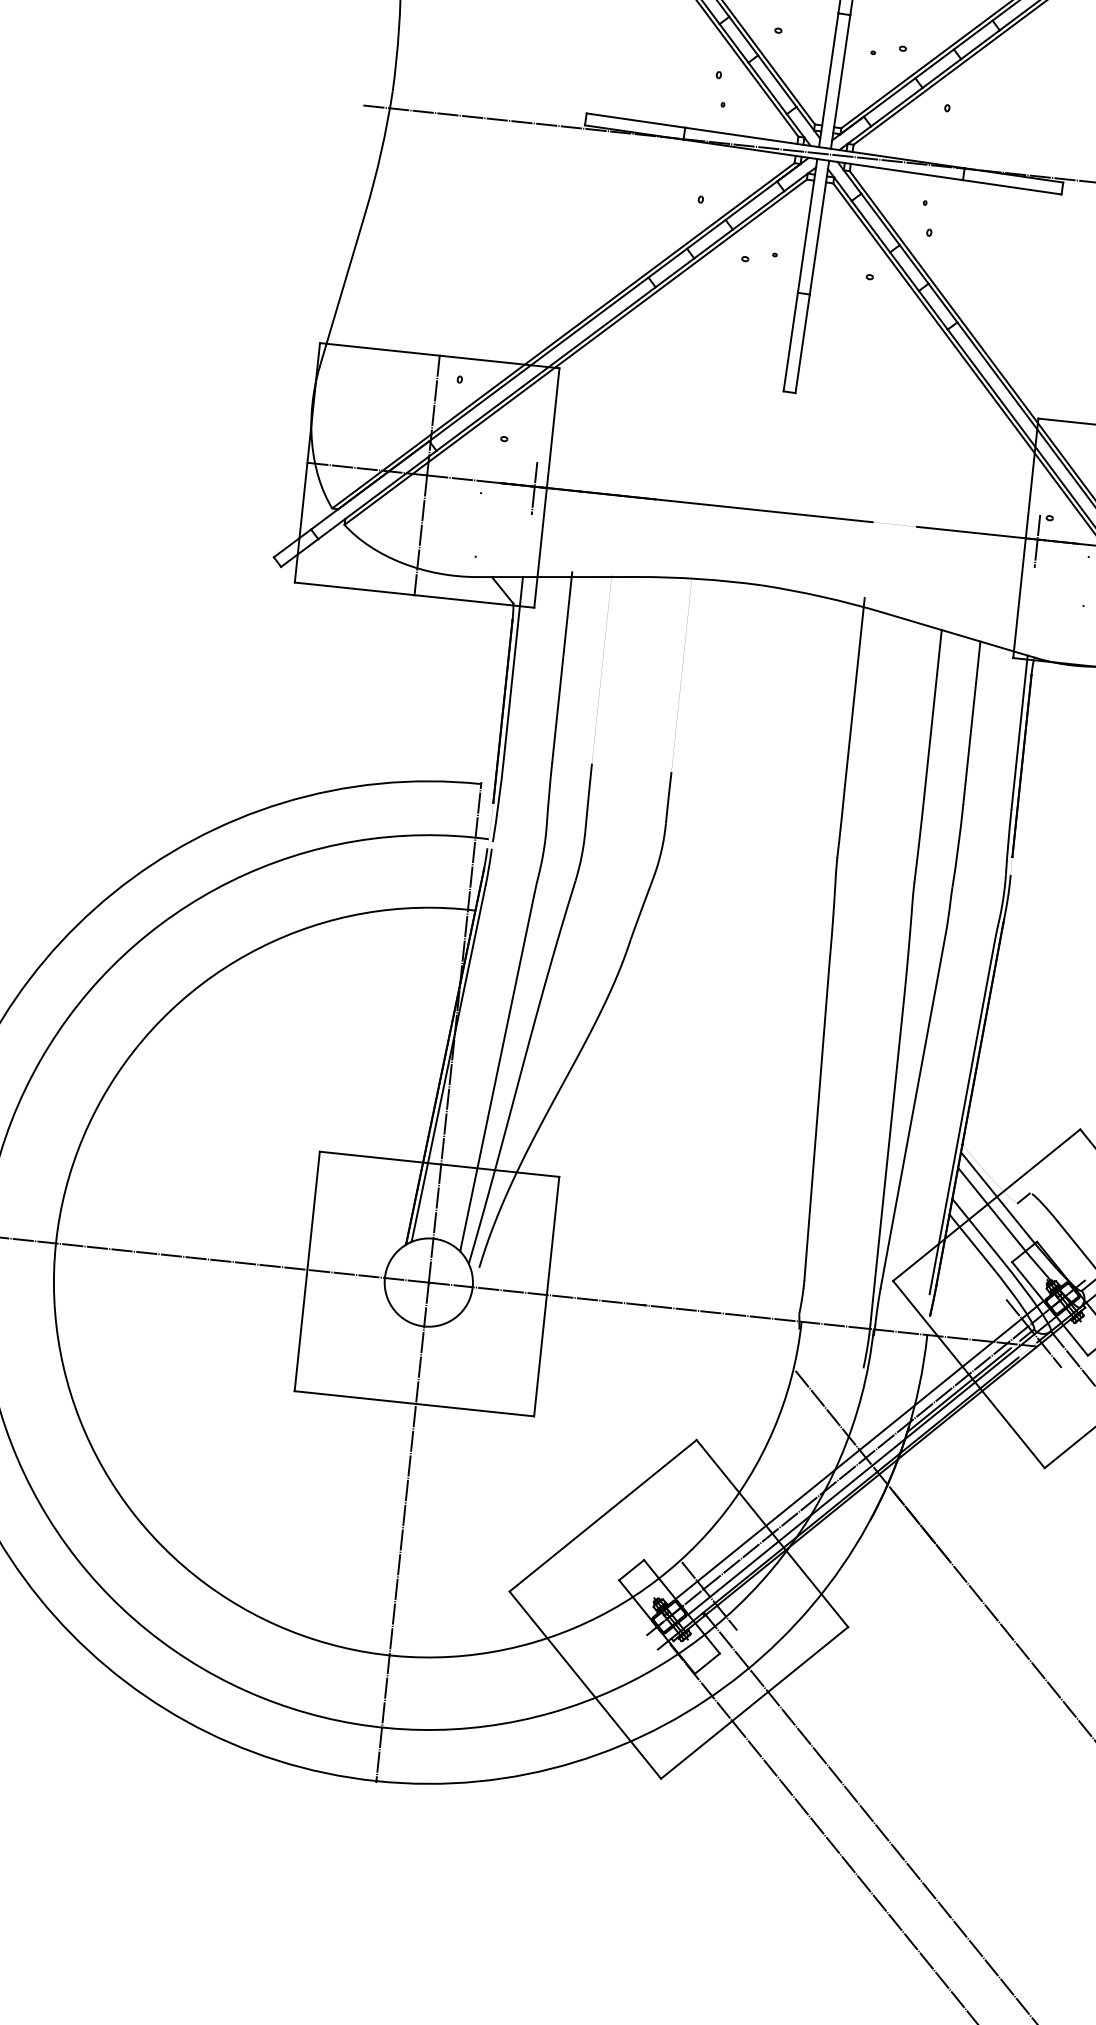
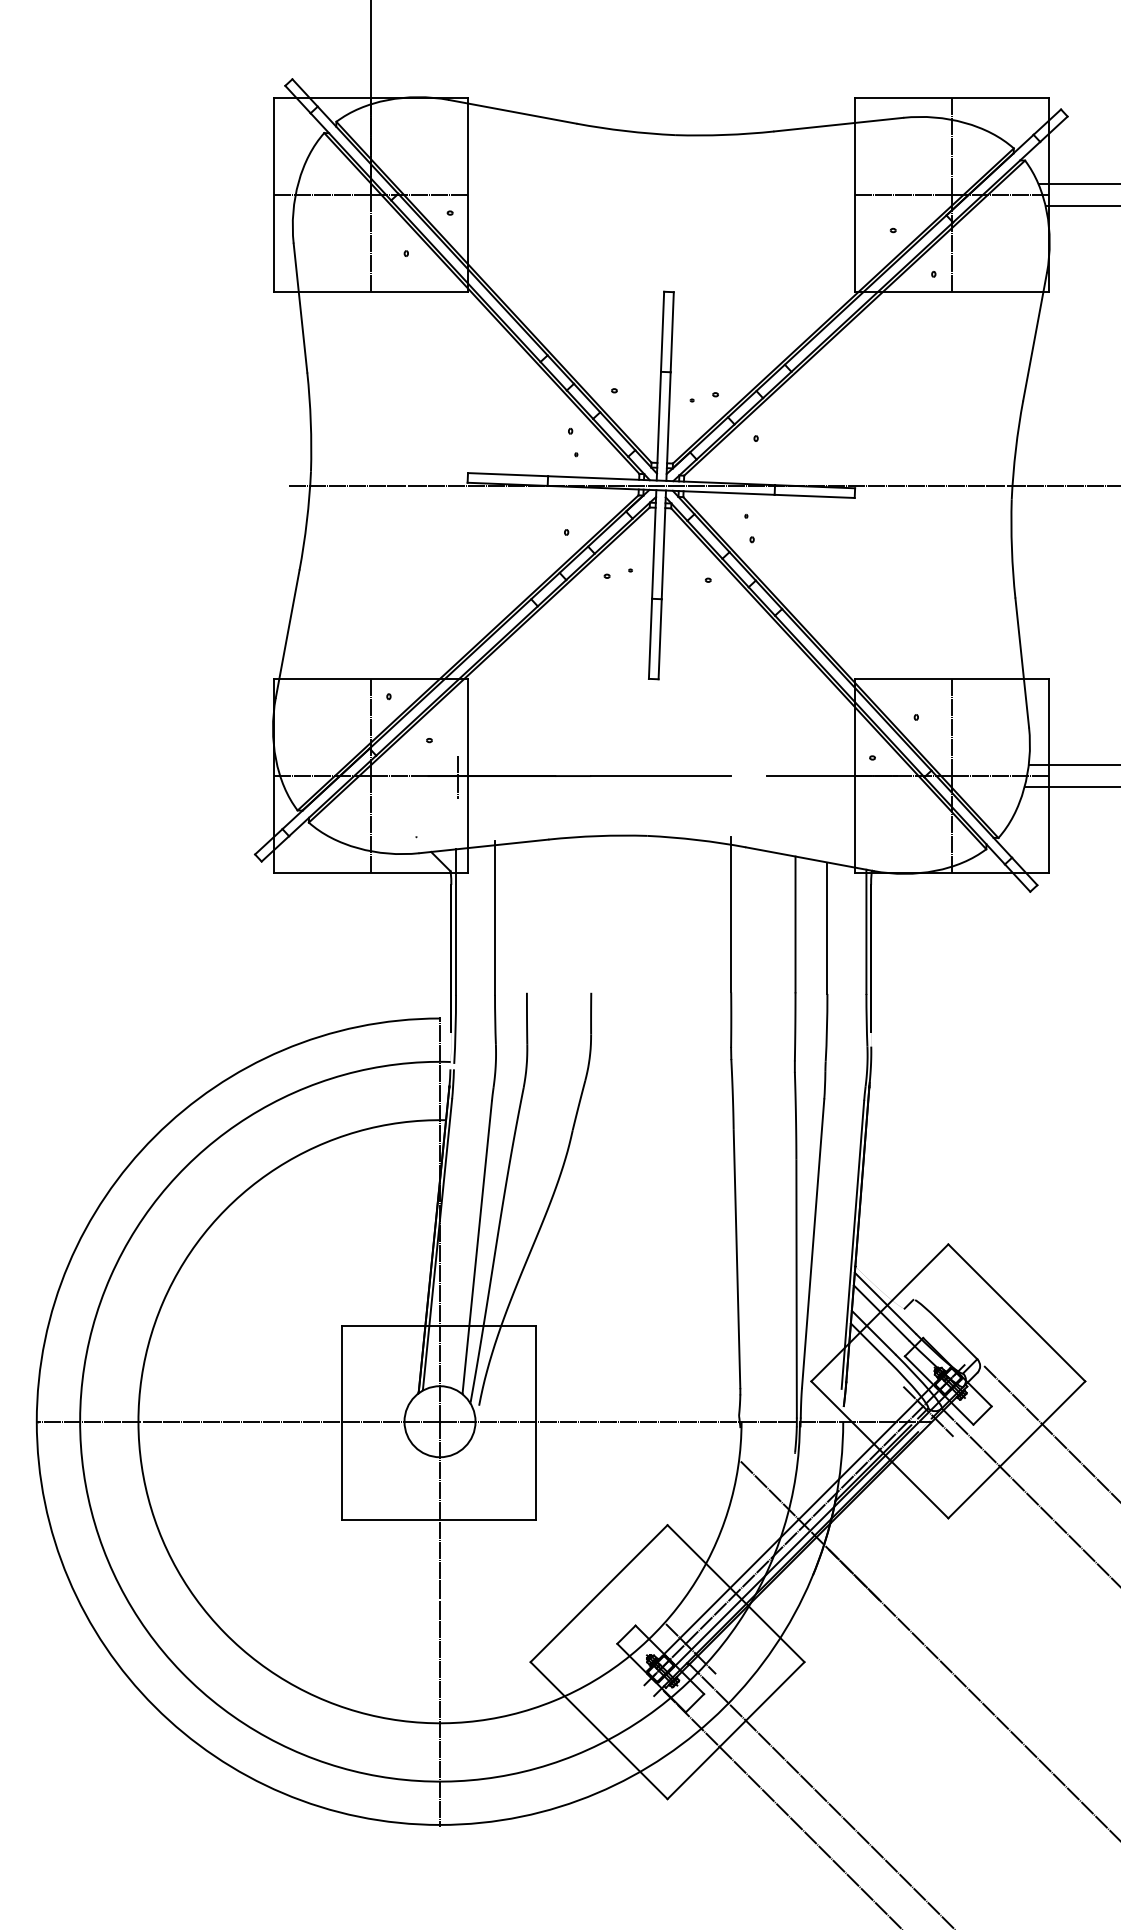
line: (1037, 541) -> (864, 777), removed

